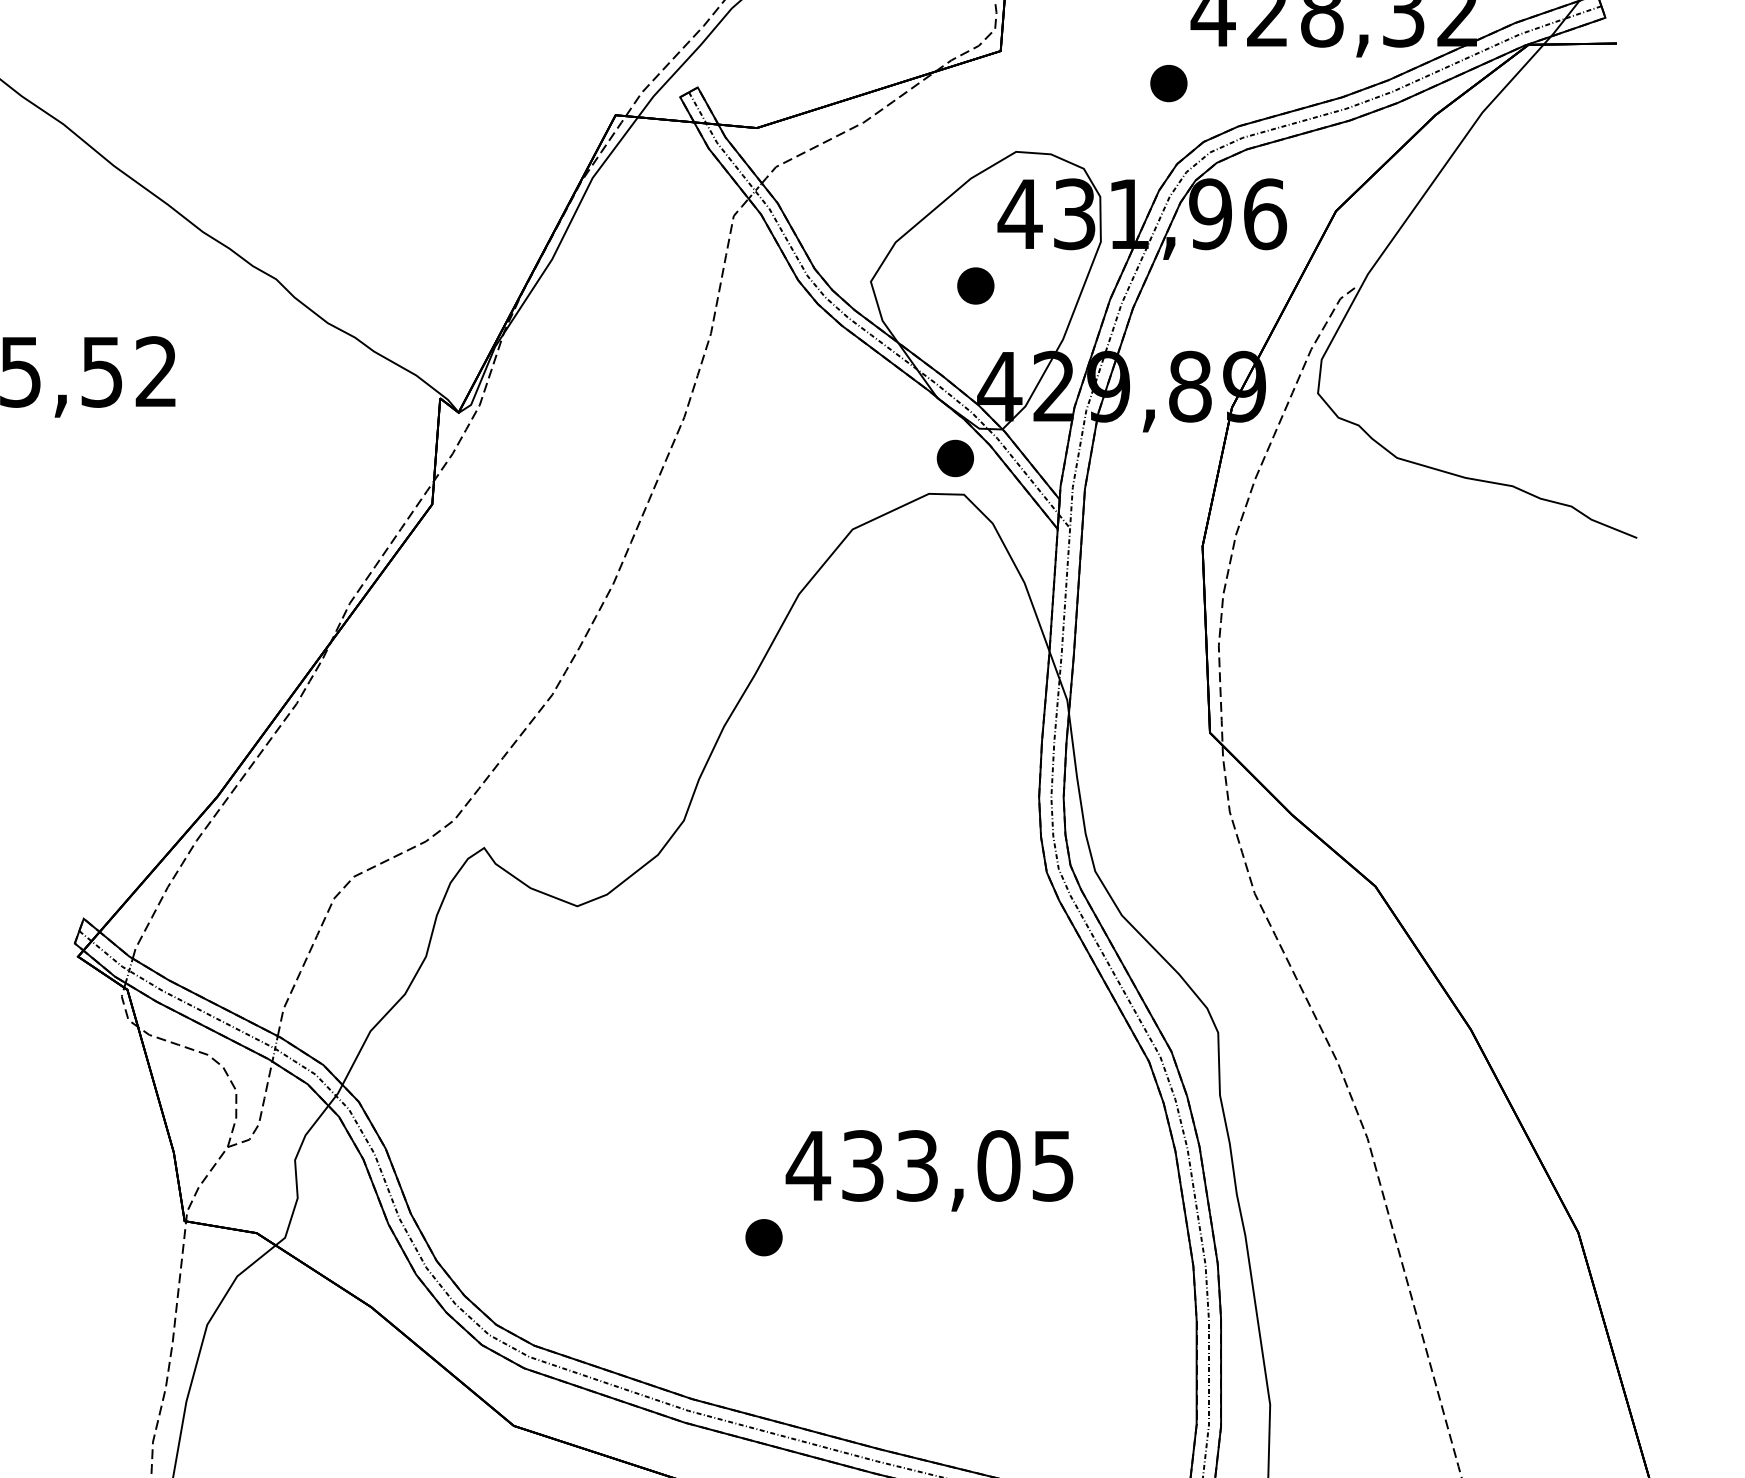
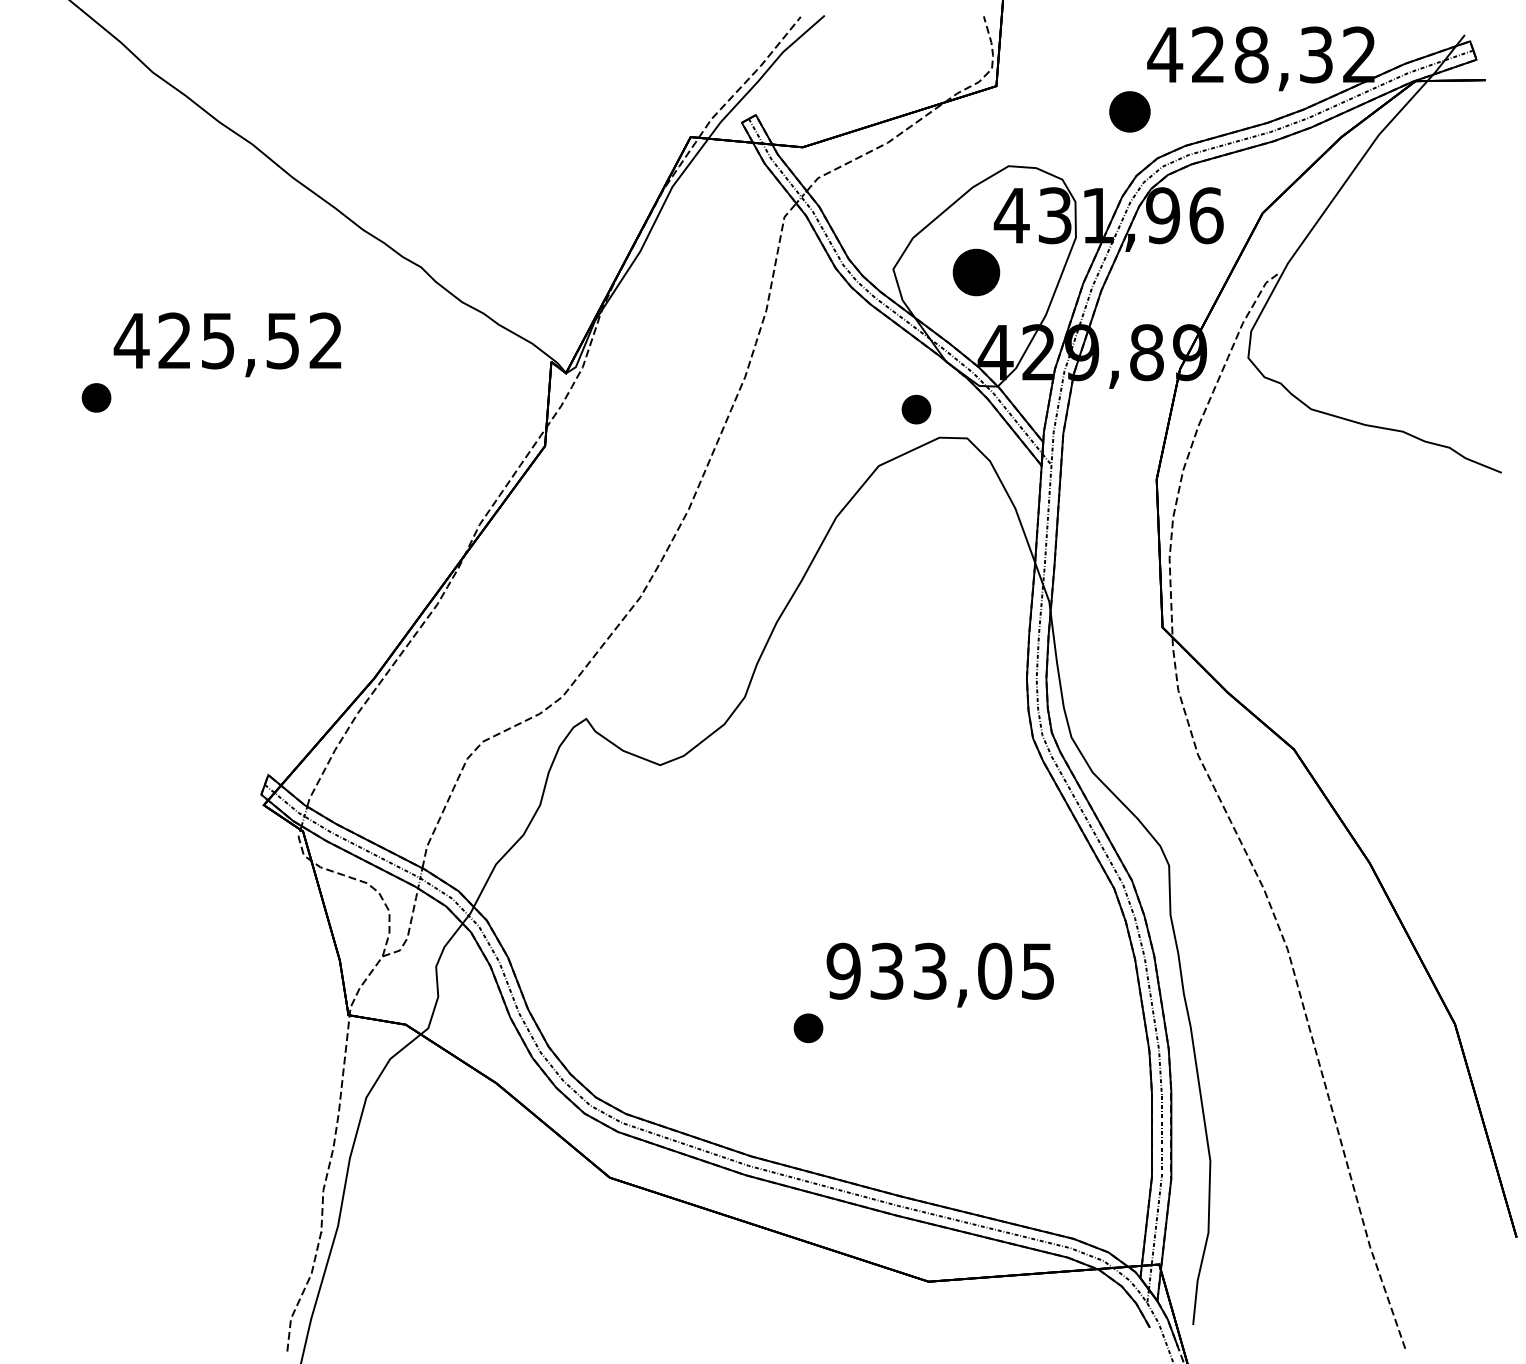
part: (1168, 82) -> (1129, 111), size x1.4
part: (975, 285) -> (976, 272), size x1.6
part: (955, 458) -> (916, 409), moved
text: (808, 1164) -> (843, 970), 433,05 -> 933,05

